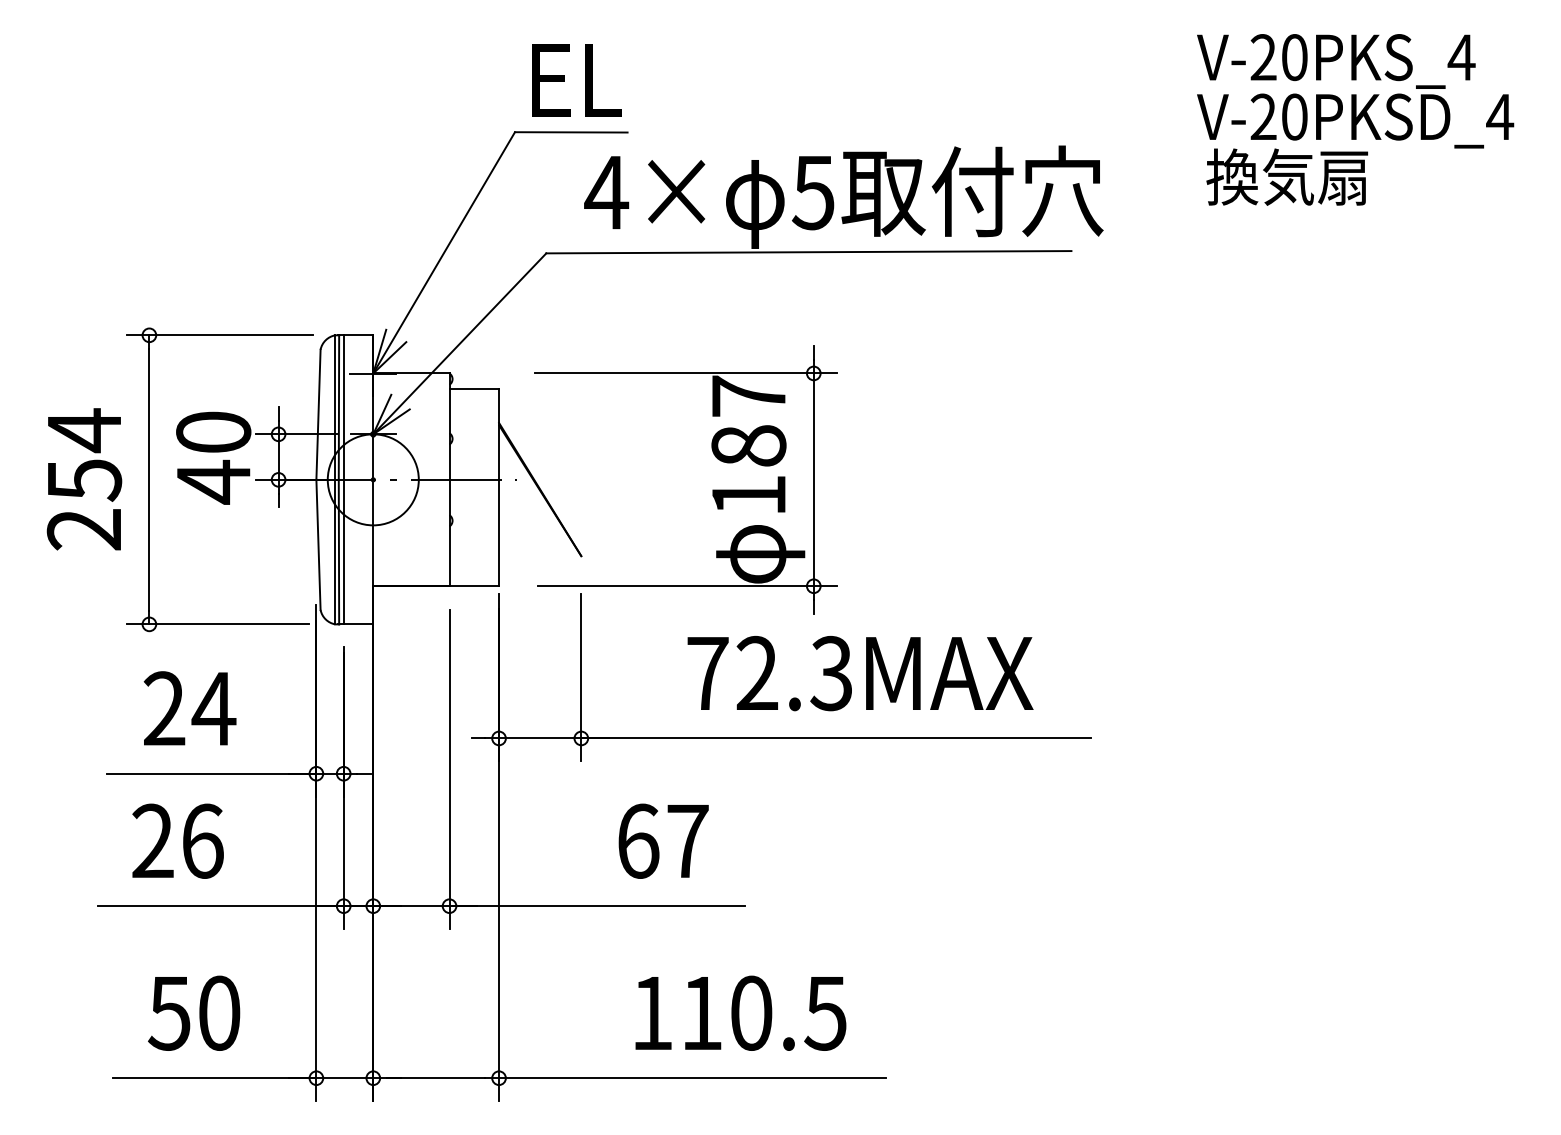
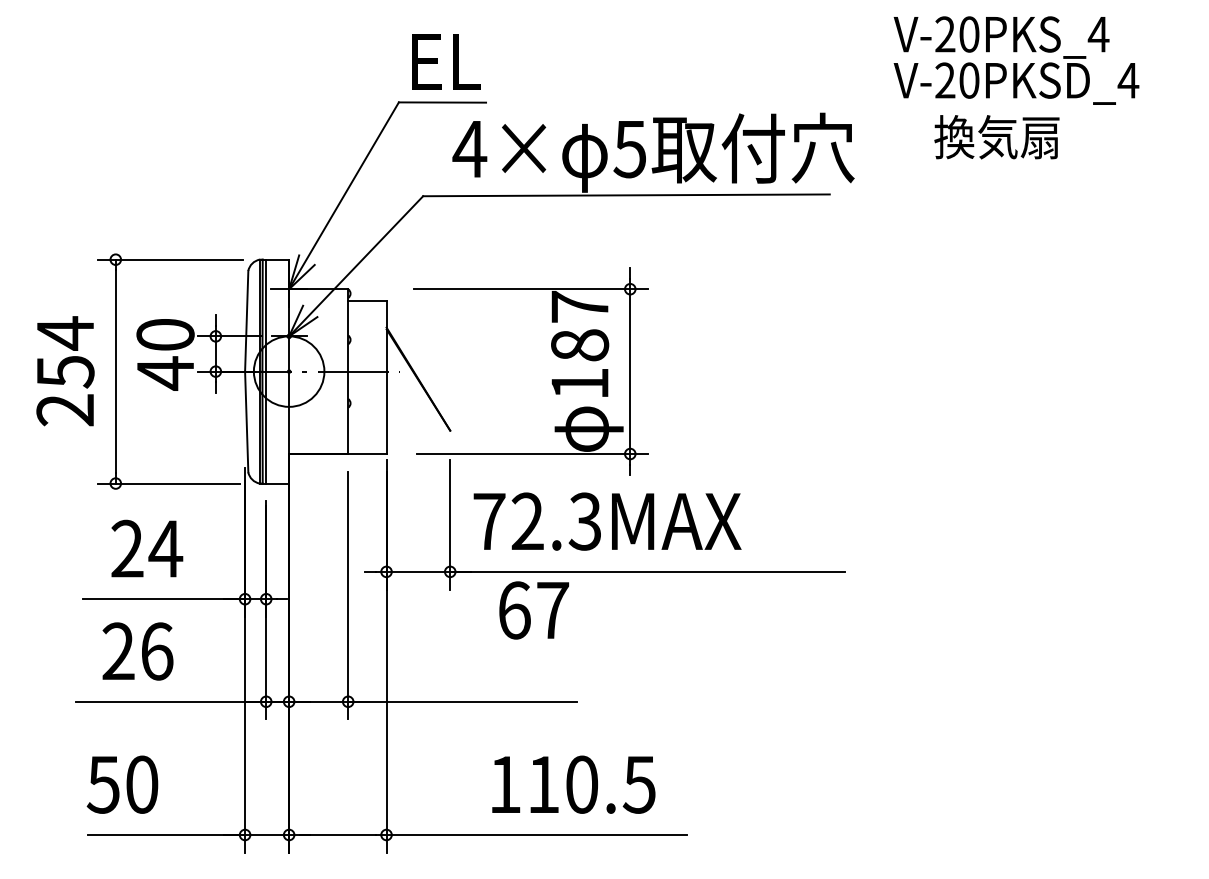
text: (1355, 91) -> (1016, 60), moved
text: (860, 673) -> (607, 521), moved
text: (663, 840) -> (534, 609), moved
text: (194, 1012) -> (122, 784), moved

